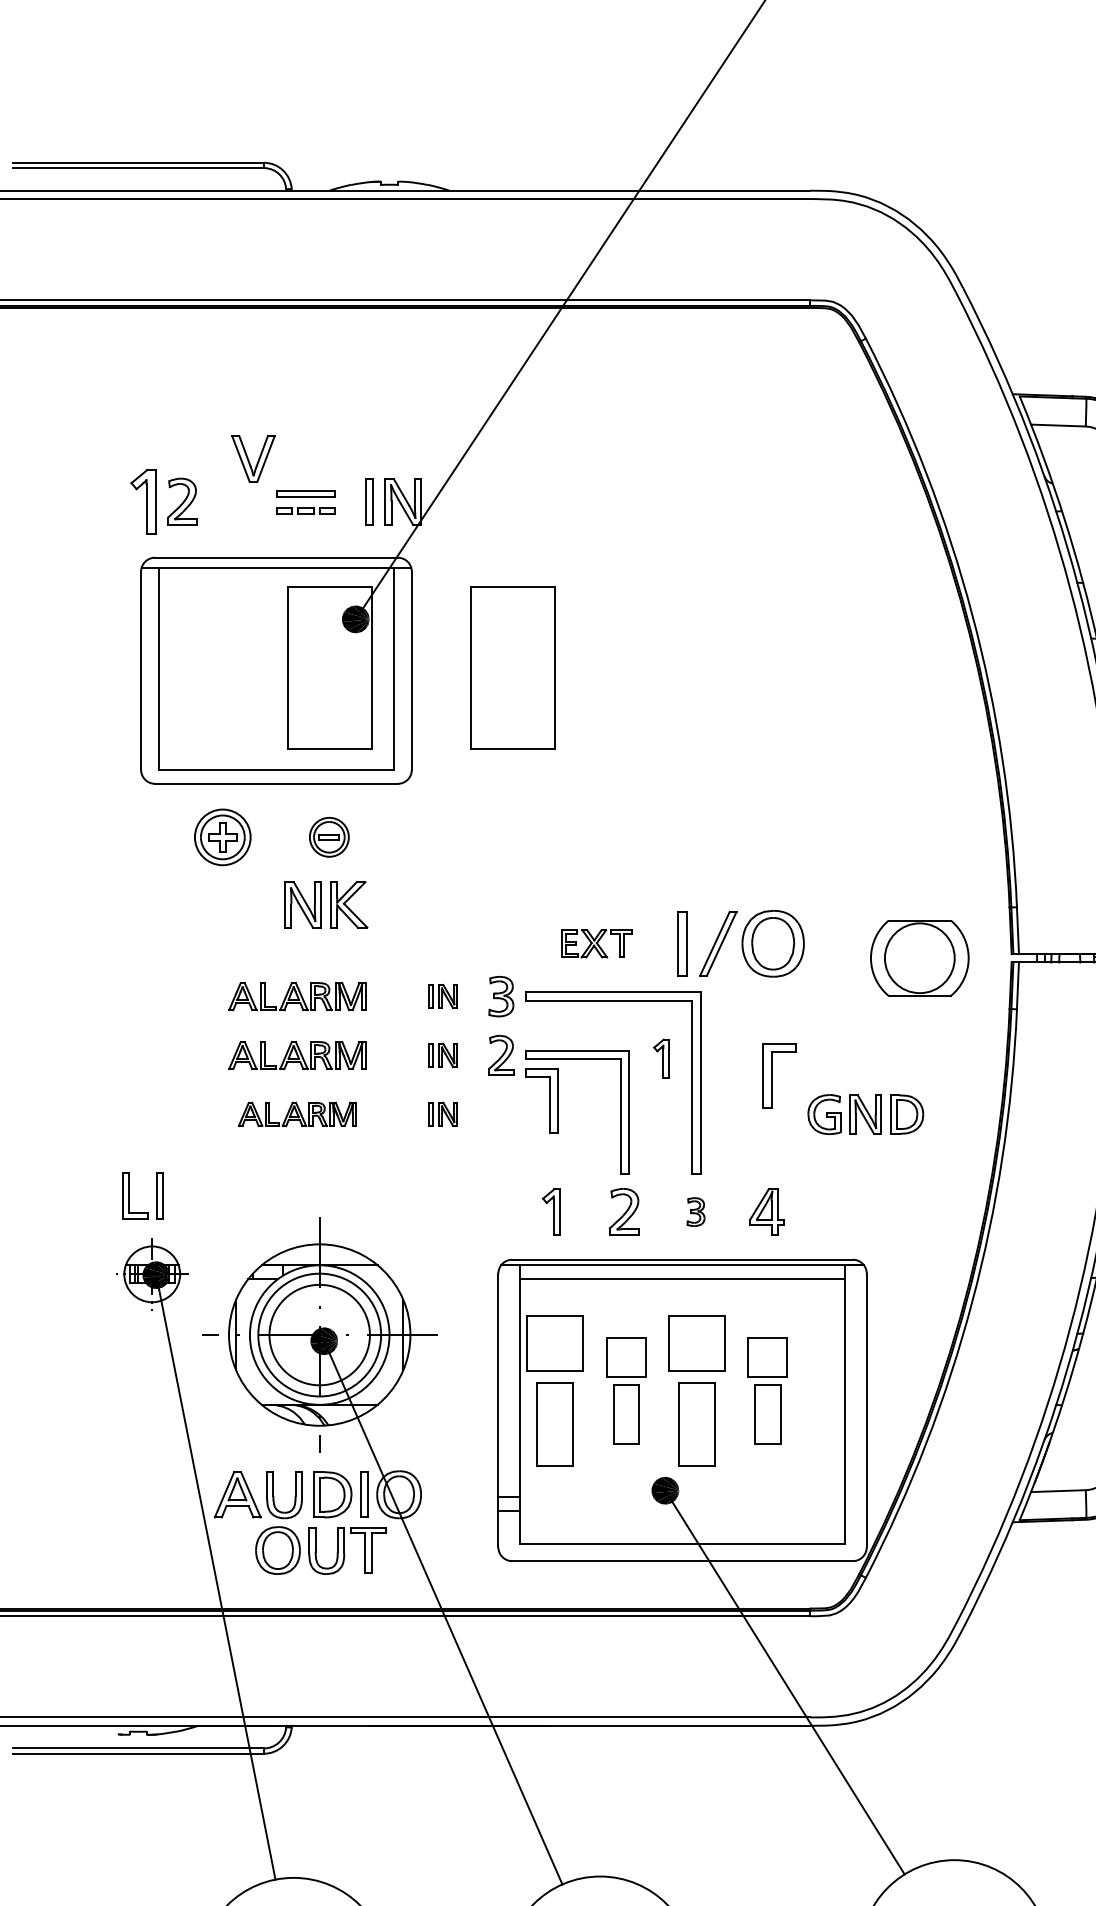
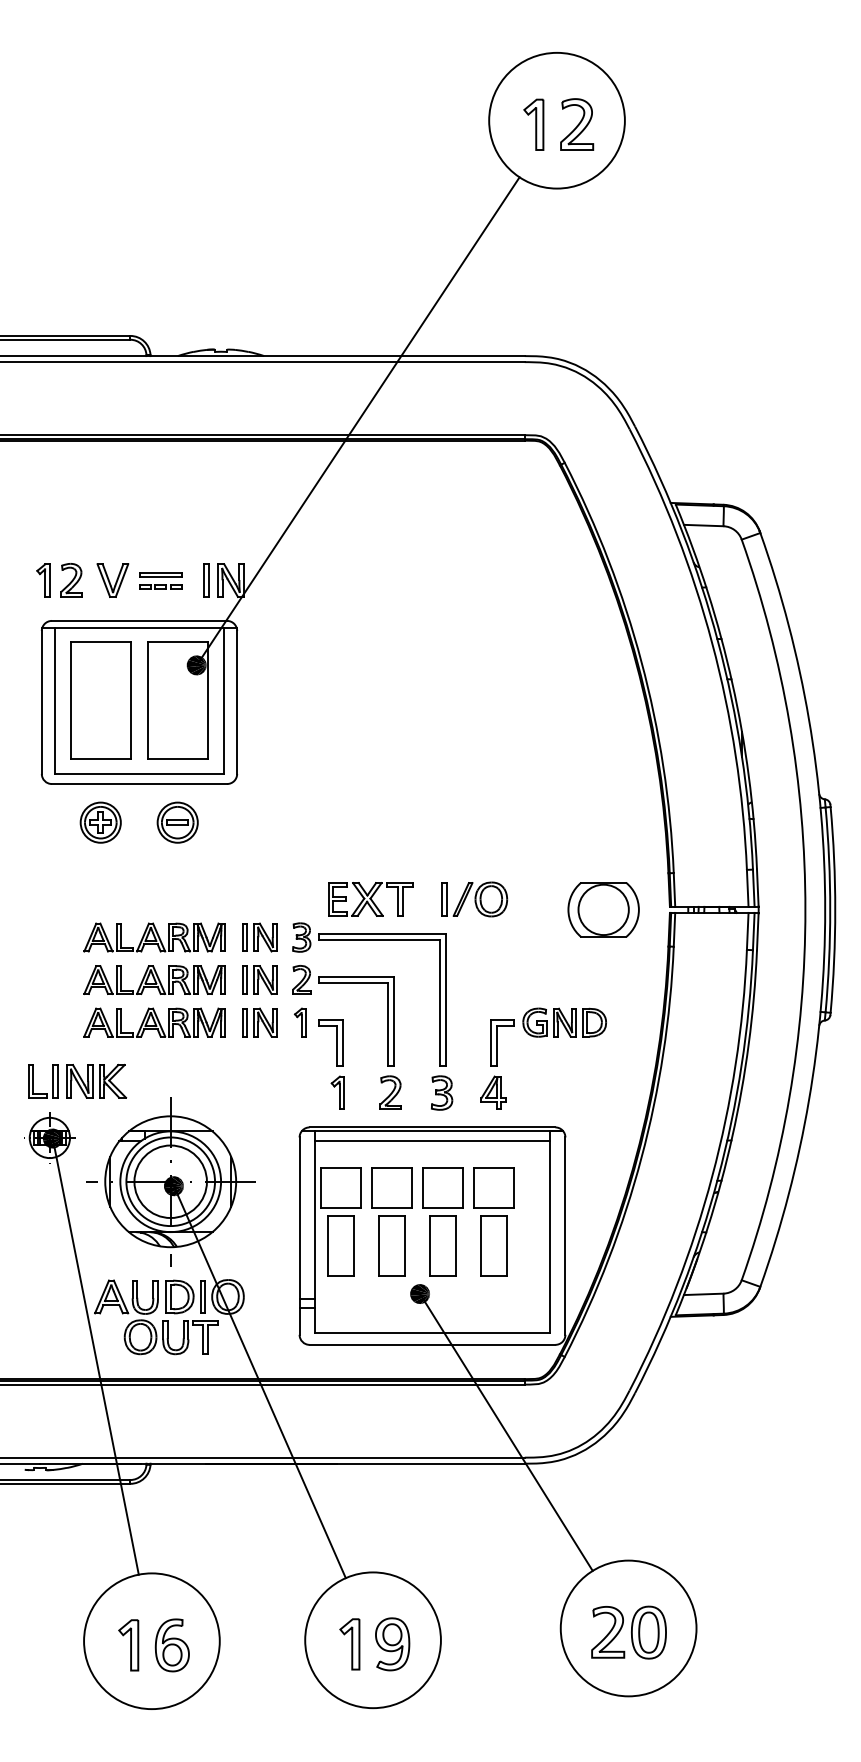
part: (252, 458) -> (112, 580), moved
part: (143, 501) -> (43, 580), size x0.71
part: (512, 668) -> (100, 700), moved
part: (329, 837) -> (177, 822), size x1.43
part: (326, 905) -> (96, 1081), moved
part: (596, 943) -> (370, 899), size x1.67
part: (740, 943) -> (474, 899), size x0.71
part: (297, 996) -> (154, 937), size x1.43
part: (442, 996) -> (259, 937), size x1.67
part: (297, 1054) -> (154, 979), size x1.43
part: (442, 1054) -> (259, 979), size x1.67
part: (661, 1058) -> (300, 1022), moved
part: (779, 1075) -> (502, 1042), moved
part: (541, 1100) -> (330, 1042), moved
part: (297, 1114) -> (154, 1022), size x1.67
part: (442, 1114) -> (259, 1022), size x1.67
part: (696, 1211) -> (442, 1092), size x1.67
part: (625, 1390) -> (391, 1221), size x1.43
part: (767, 1390) -> (493, 1221), size x1.43

